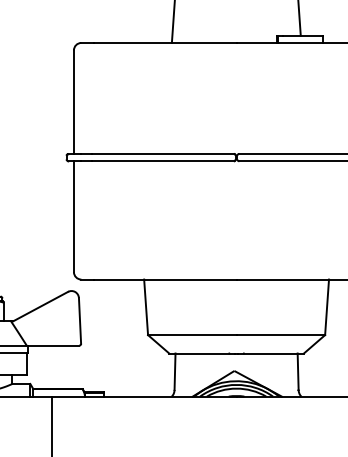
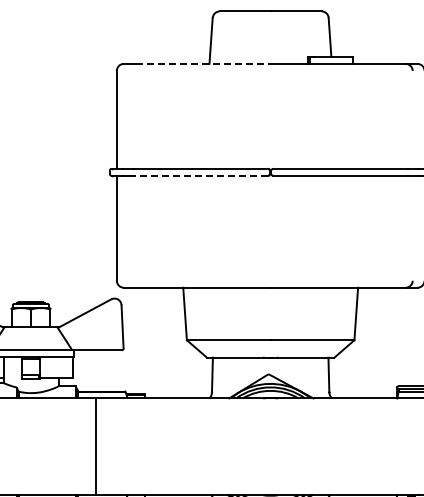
line: (165, 42) -> (203, 63), solid -> dashed
line: (162, 160) -> (200, 175), solid -> dashed

